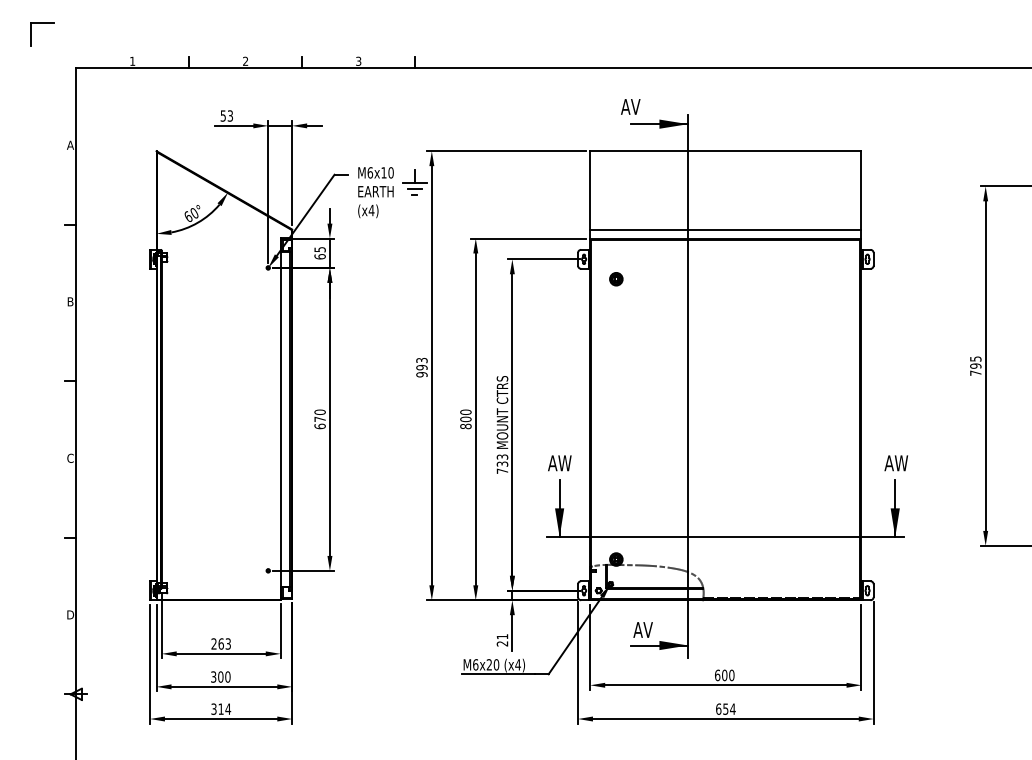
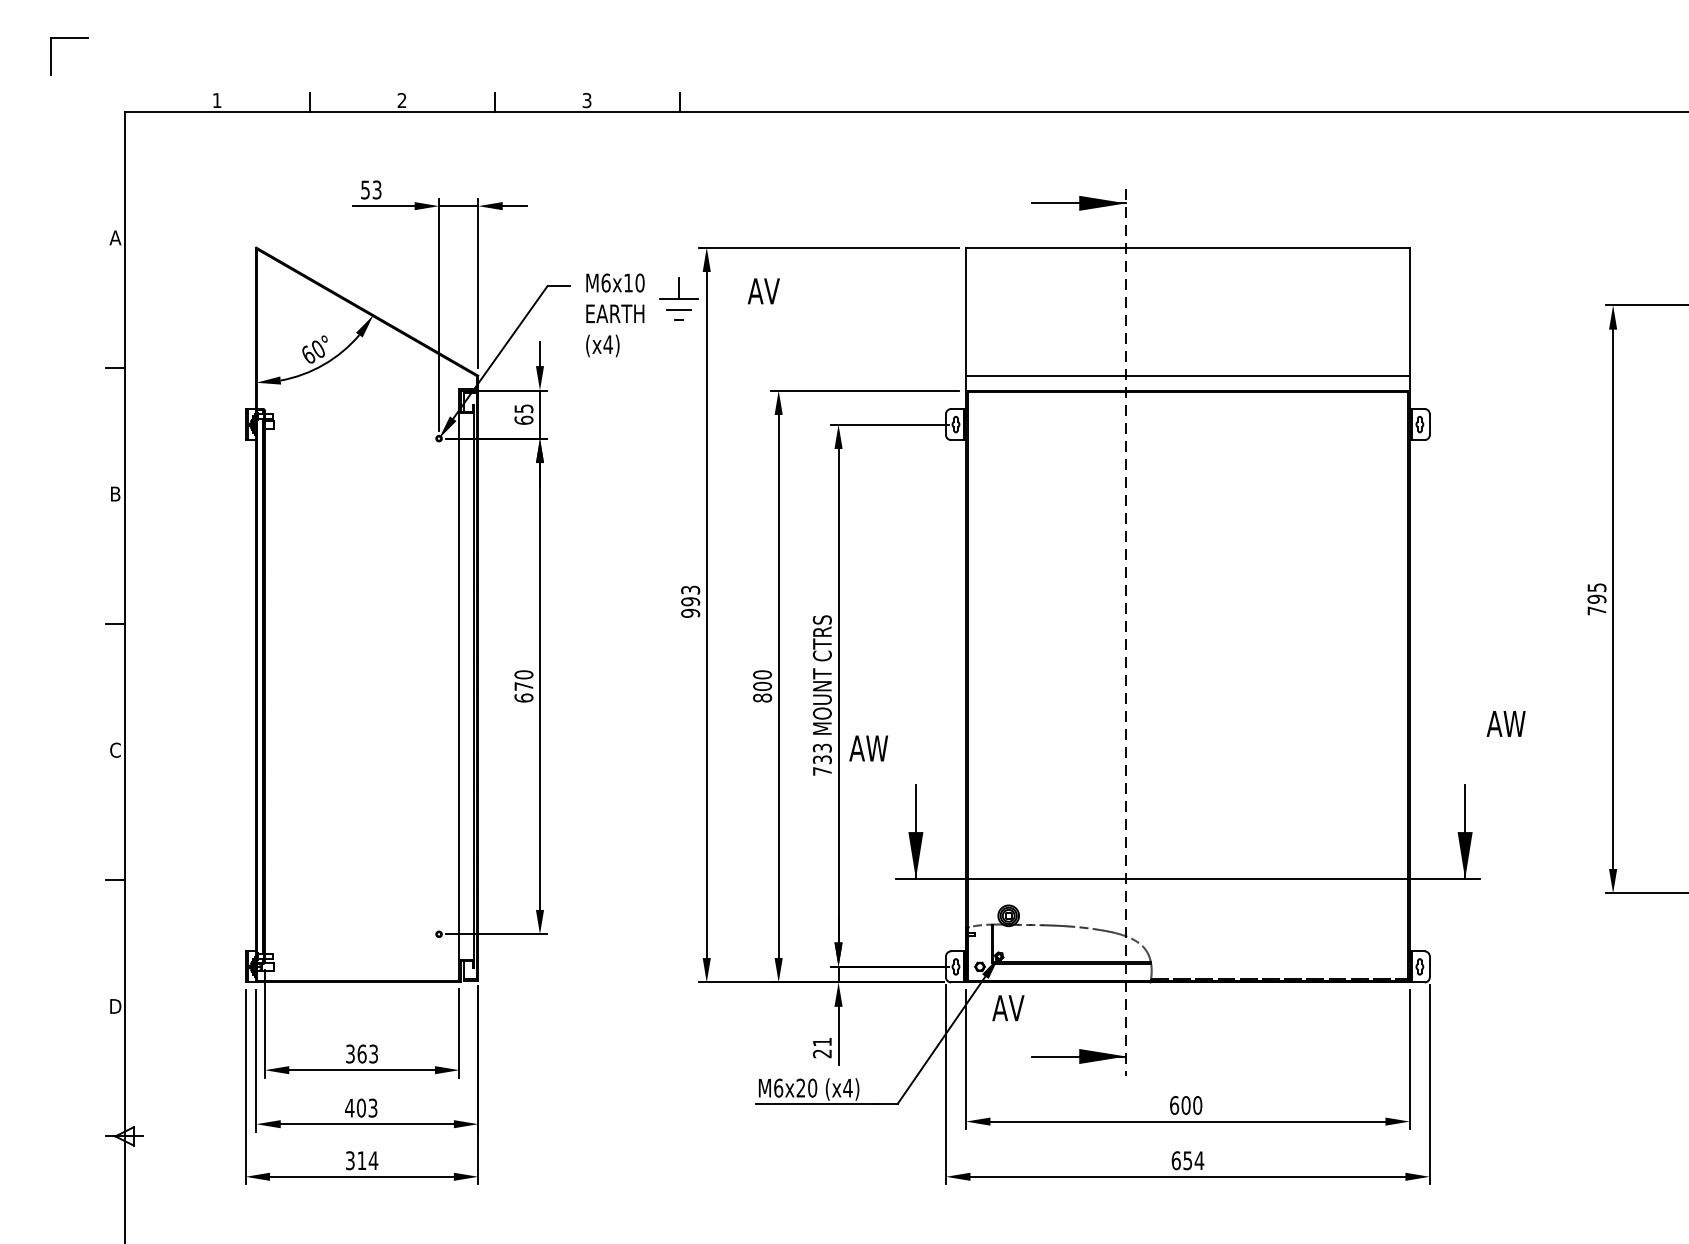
text: (630, 106) -> (763, 290), moved
part: (616, 279) -> (1008, 457), removed
line: (688, 386) -> (1126, 632), solid -> dashed
text: (559, 463) -> (868, 748), moved
text: (896, 463) -> (1506, 724), moved
text: (642, 629) -> (1007, 1007), moved
text: (213, 644) -> (349, 1054), 263 -> 363
text: (220, 676) -> (360, 1107), 300 -> 403

